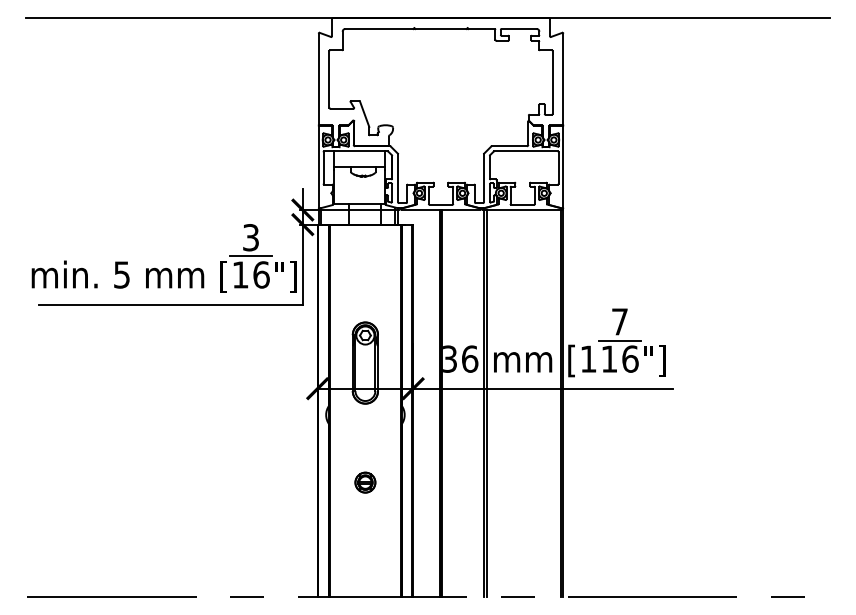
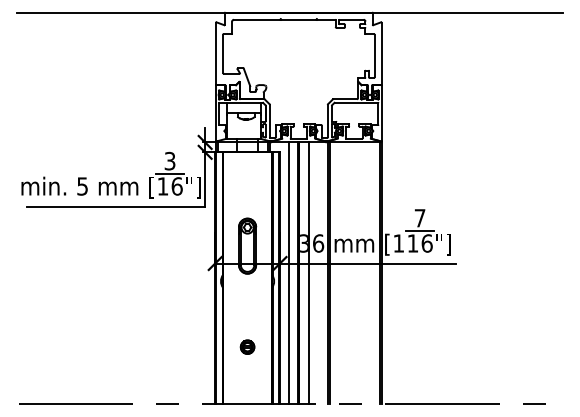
line: (425, 403) -> (288, 273), added
line: (455, 403) -> (308, 273), added
part: (365, 481) -> (247, 346), moved

